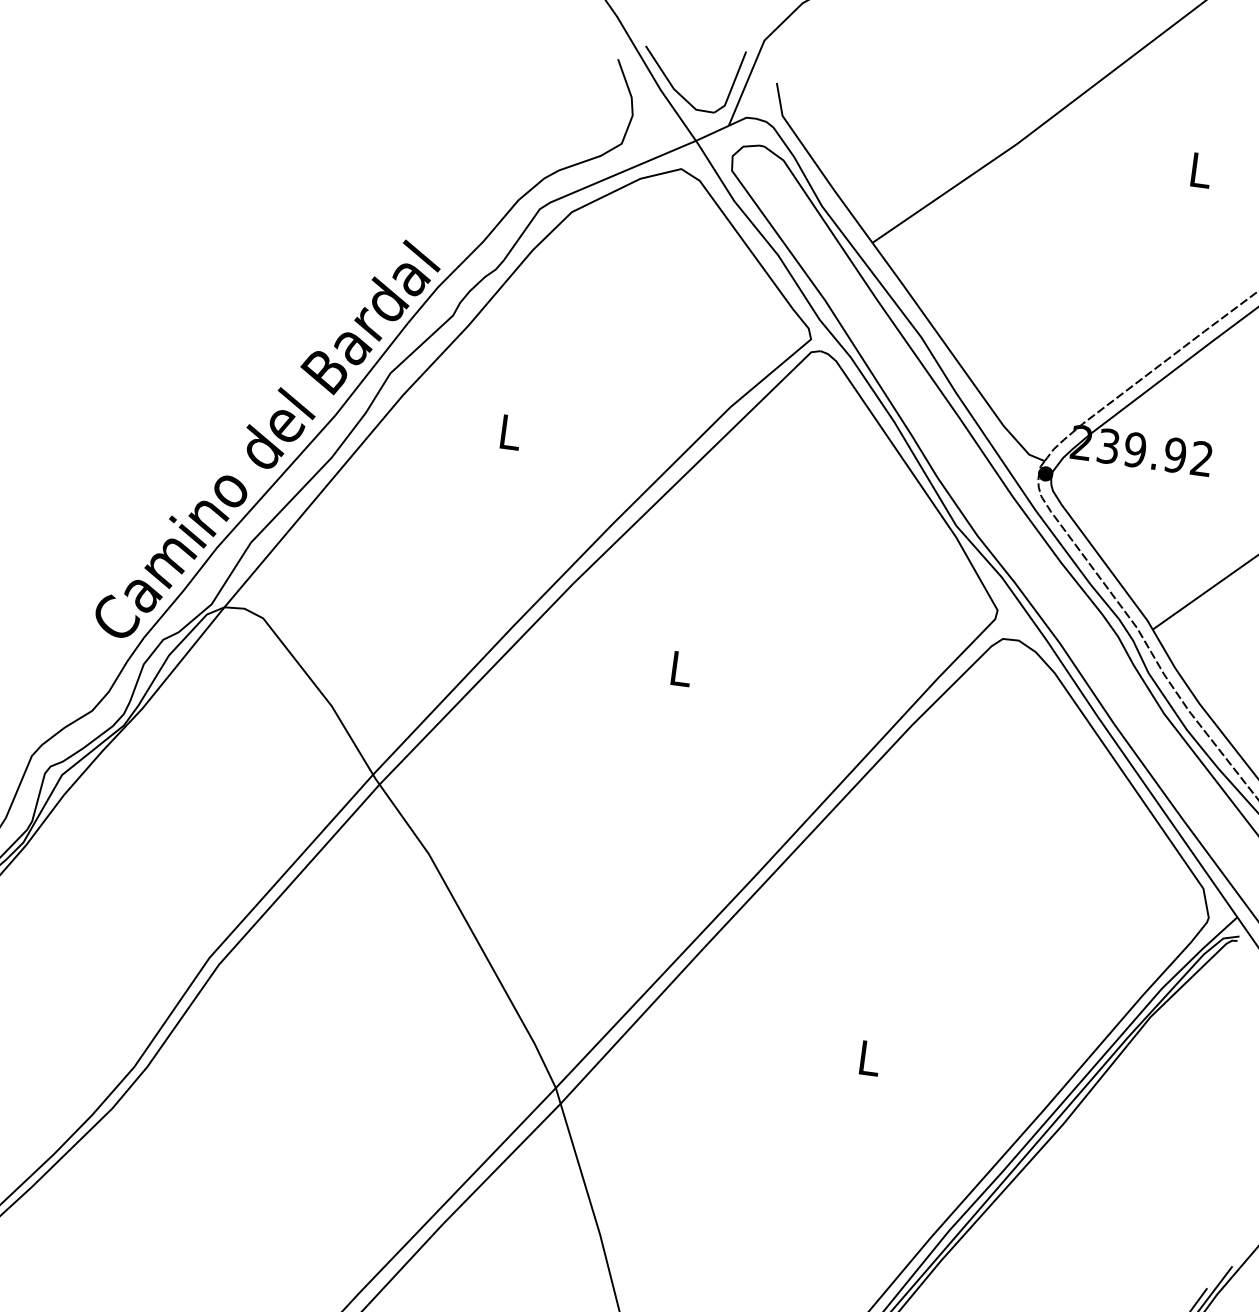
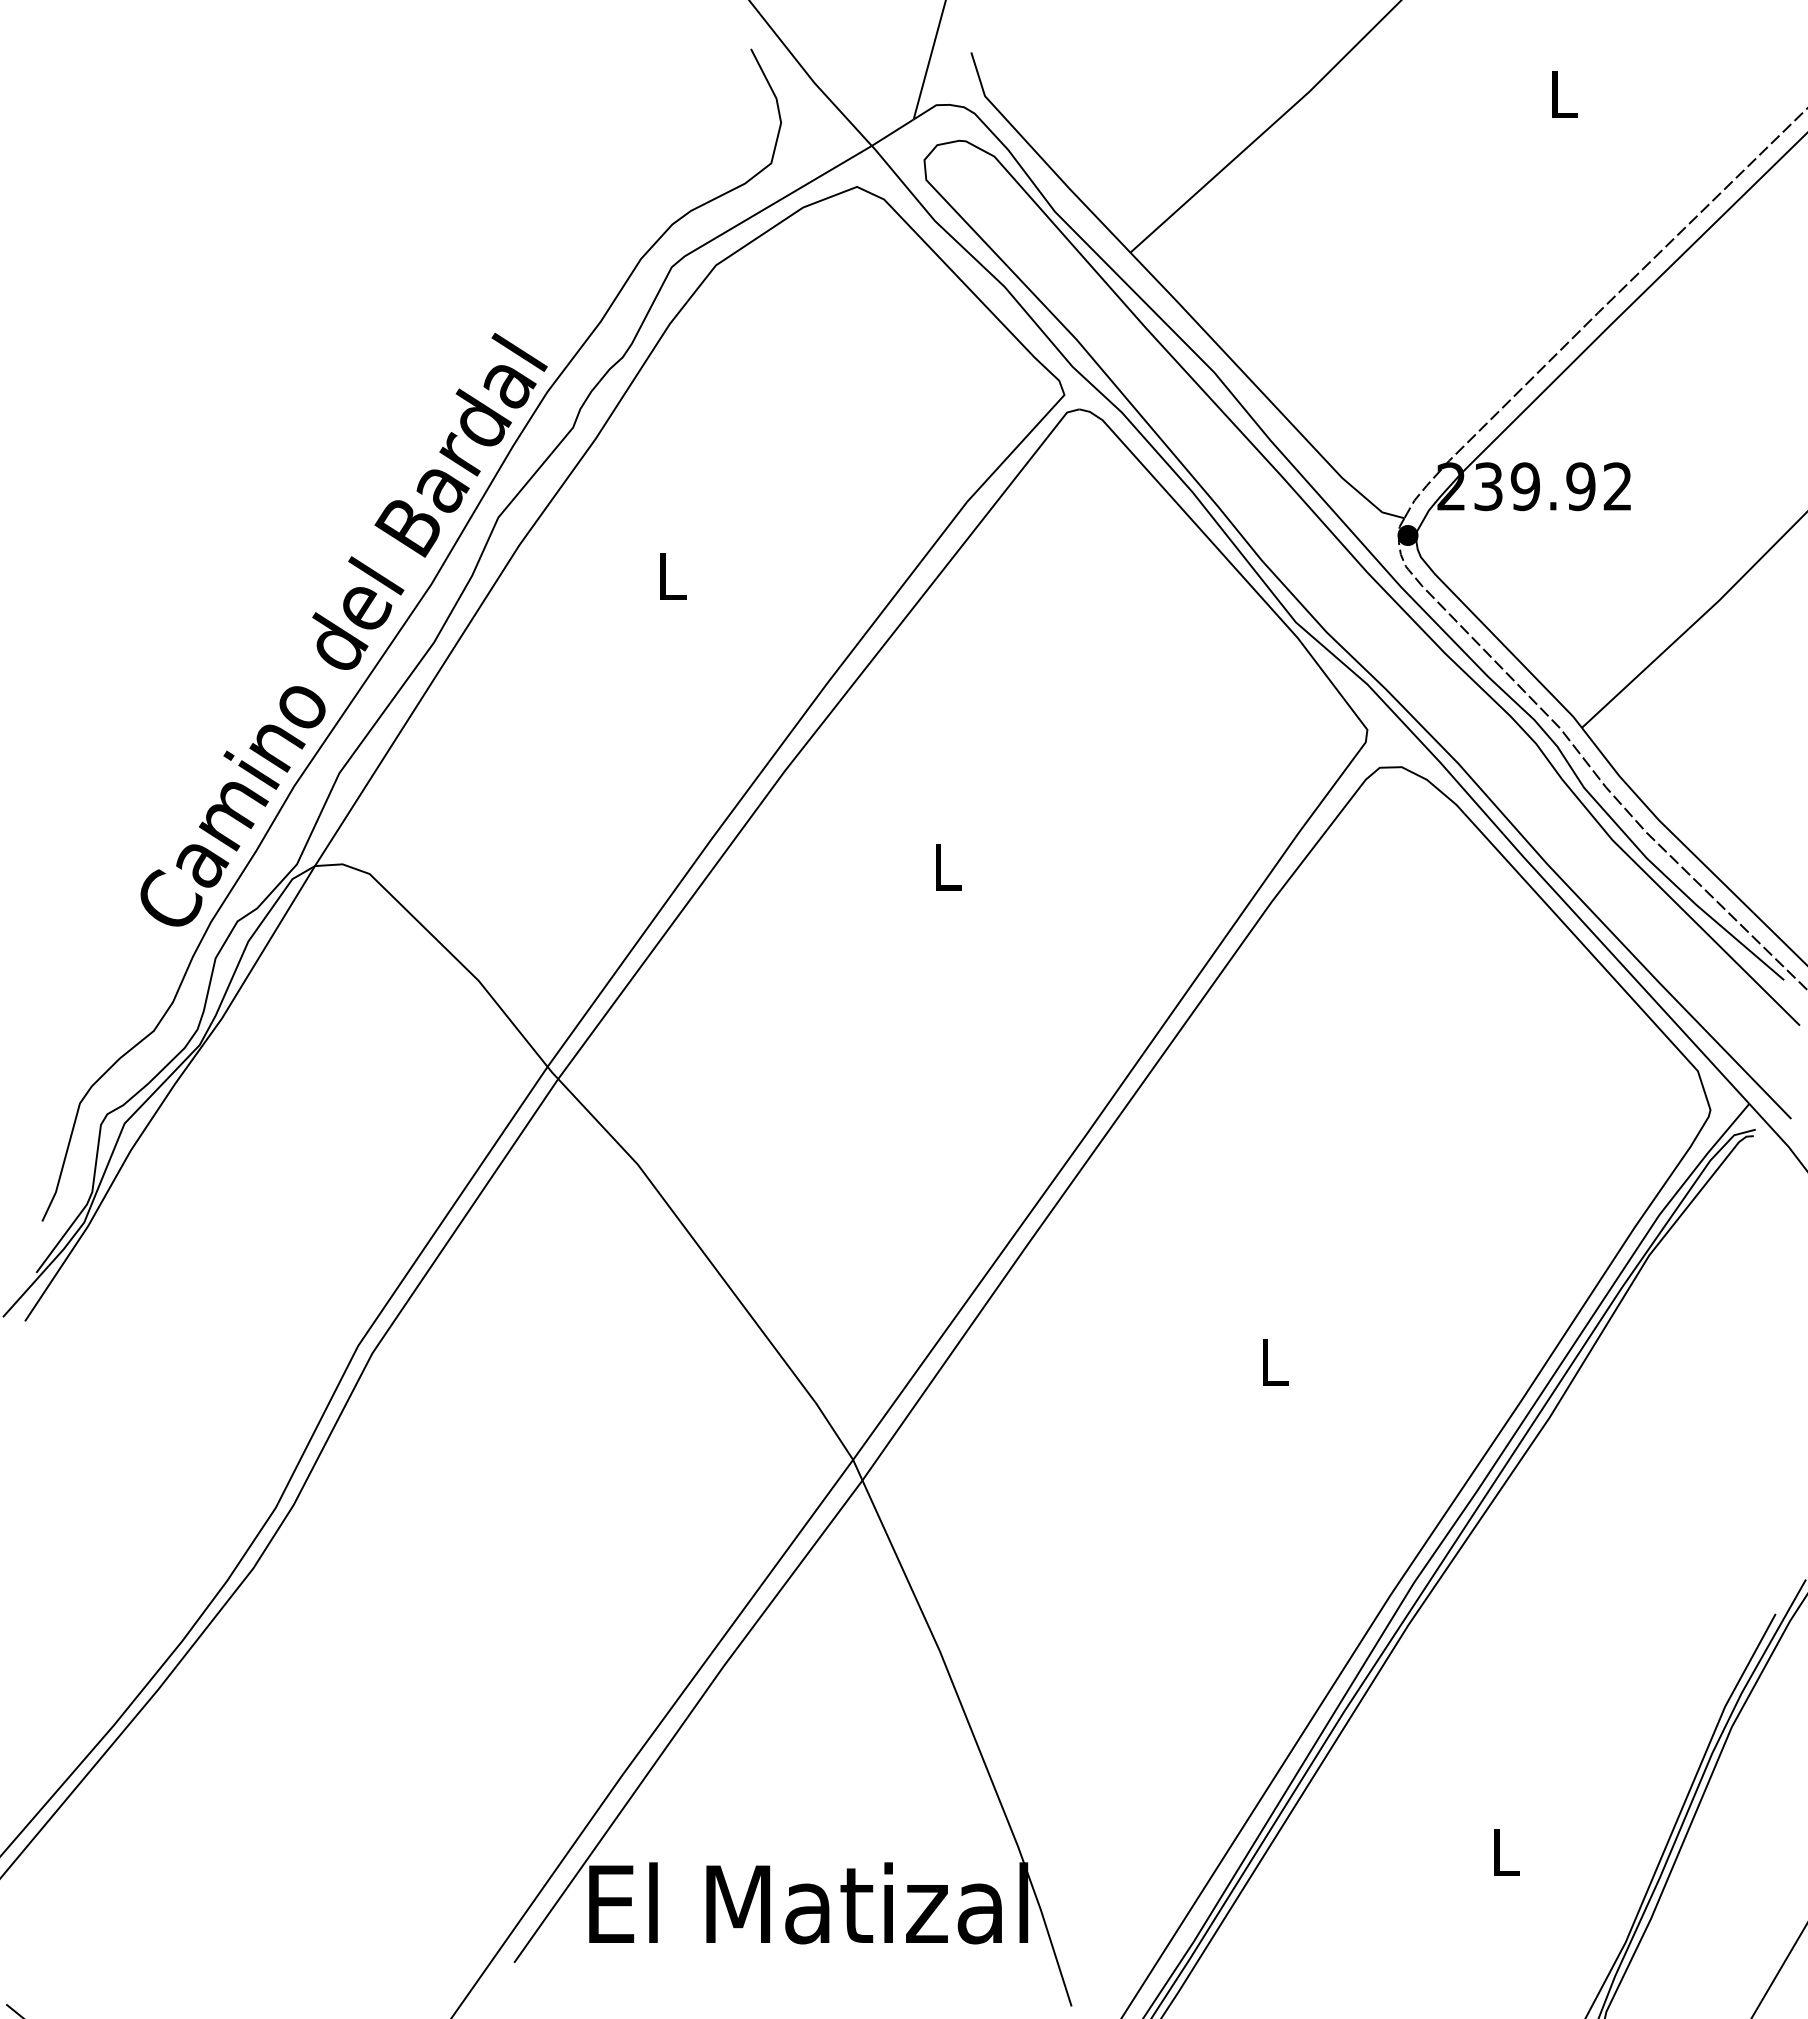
part: (677, 91) -> (837, 81), removed

